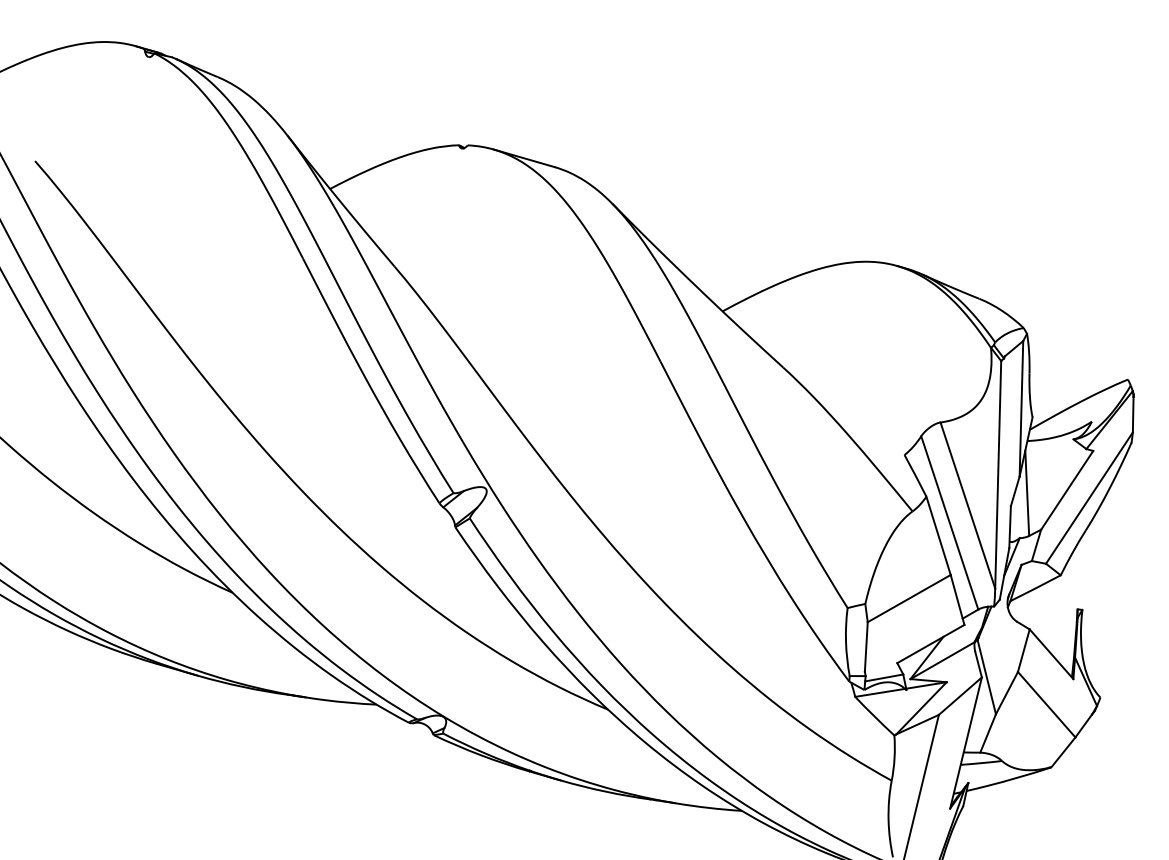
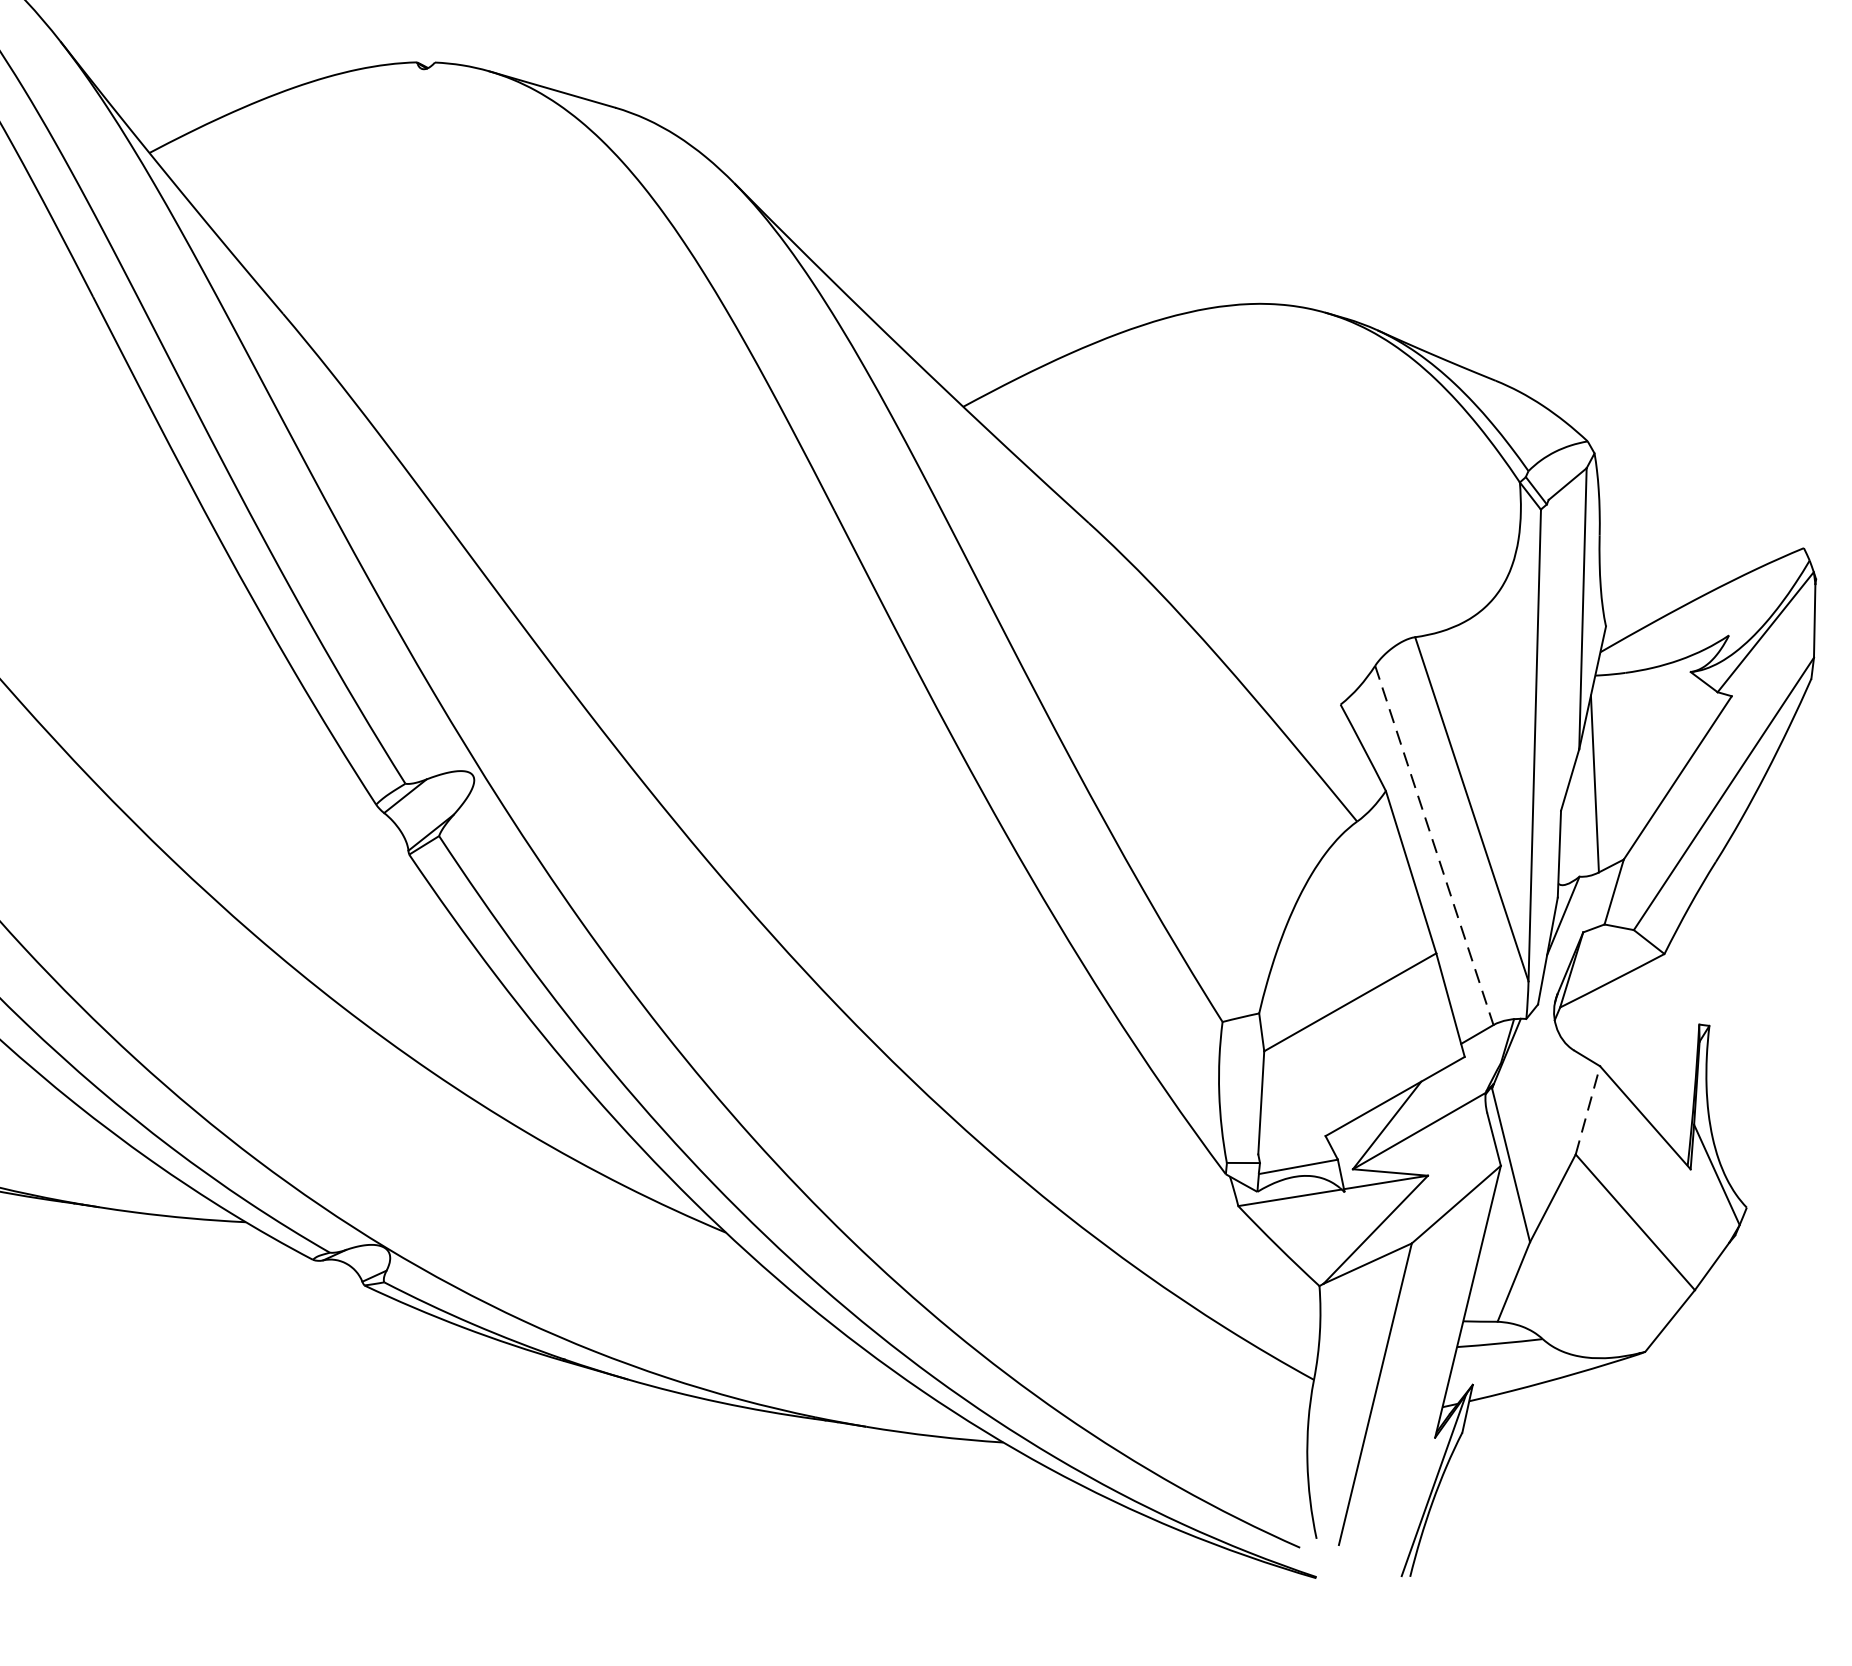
line: (949, 523) -> (1433, 846), solid -> dashed
line: (1023, 650) -> (1587, 1109), solid -> dashed

